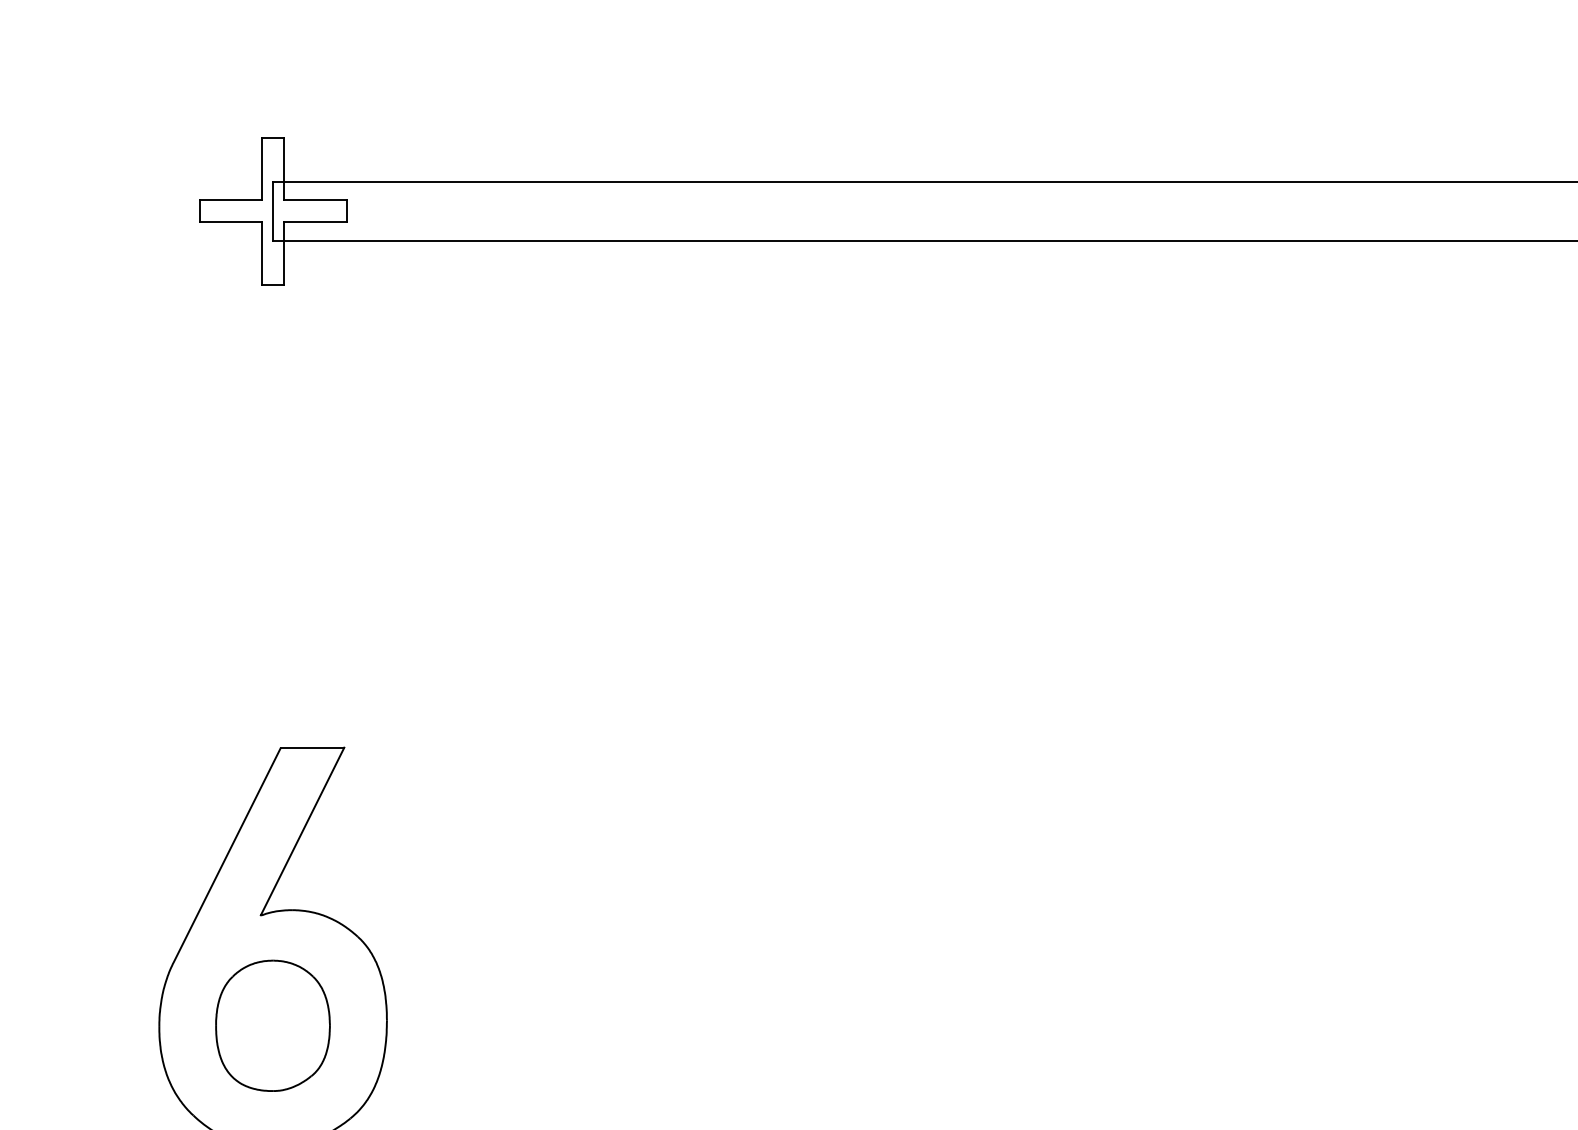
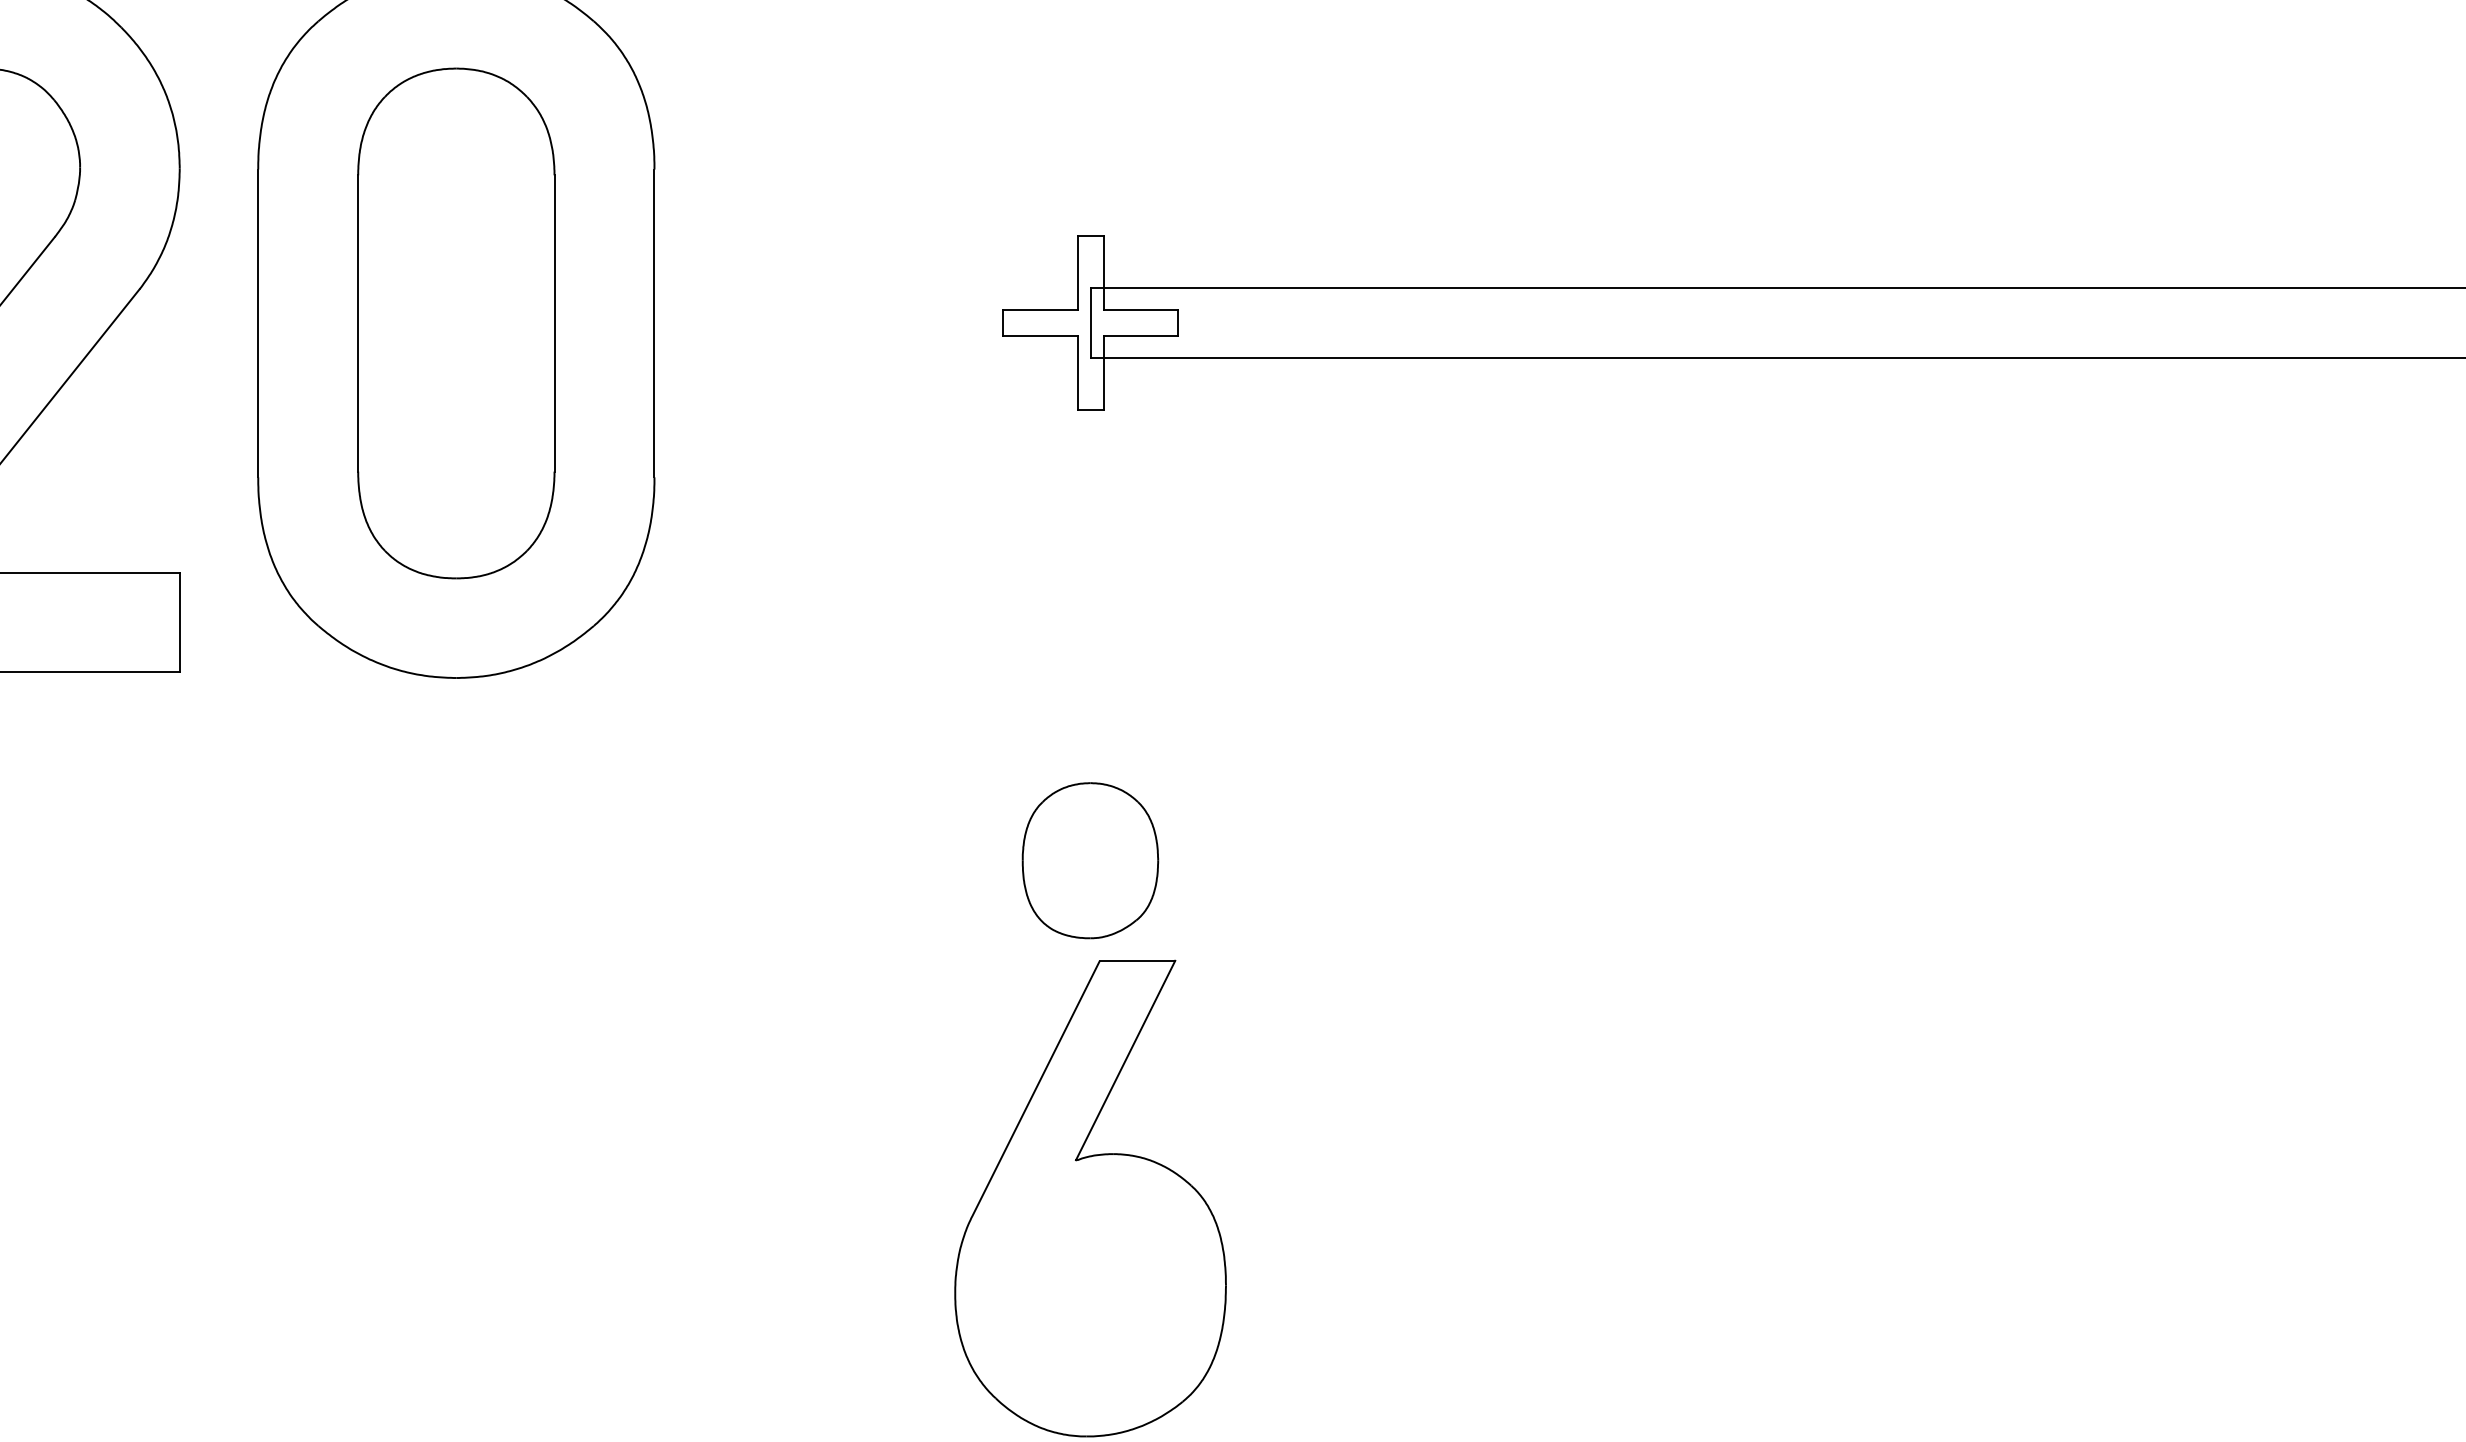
part: (273, 1025) -> (1090, 860), moved

